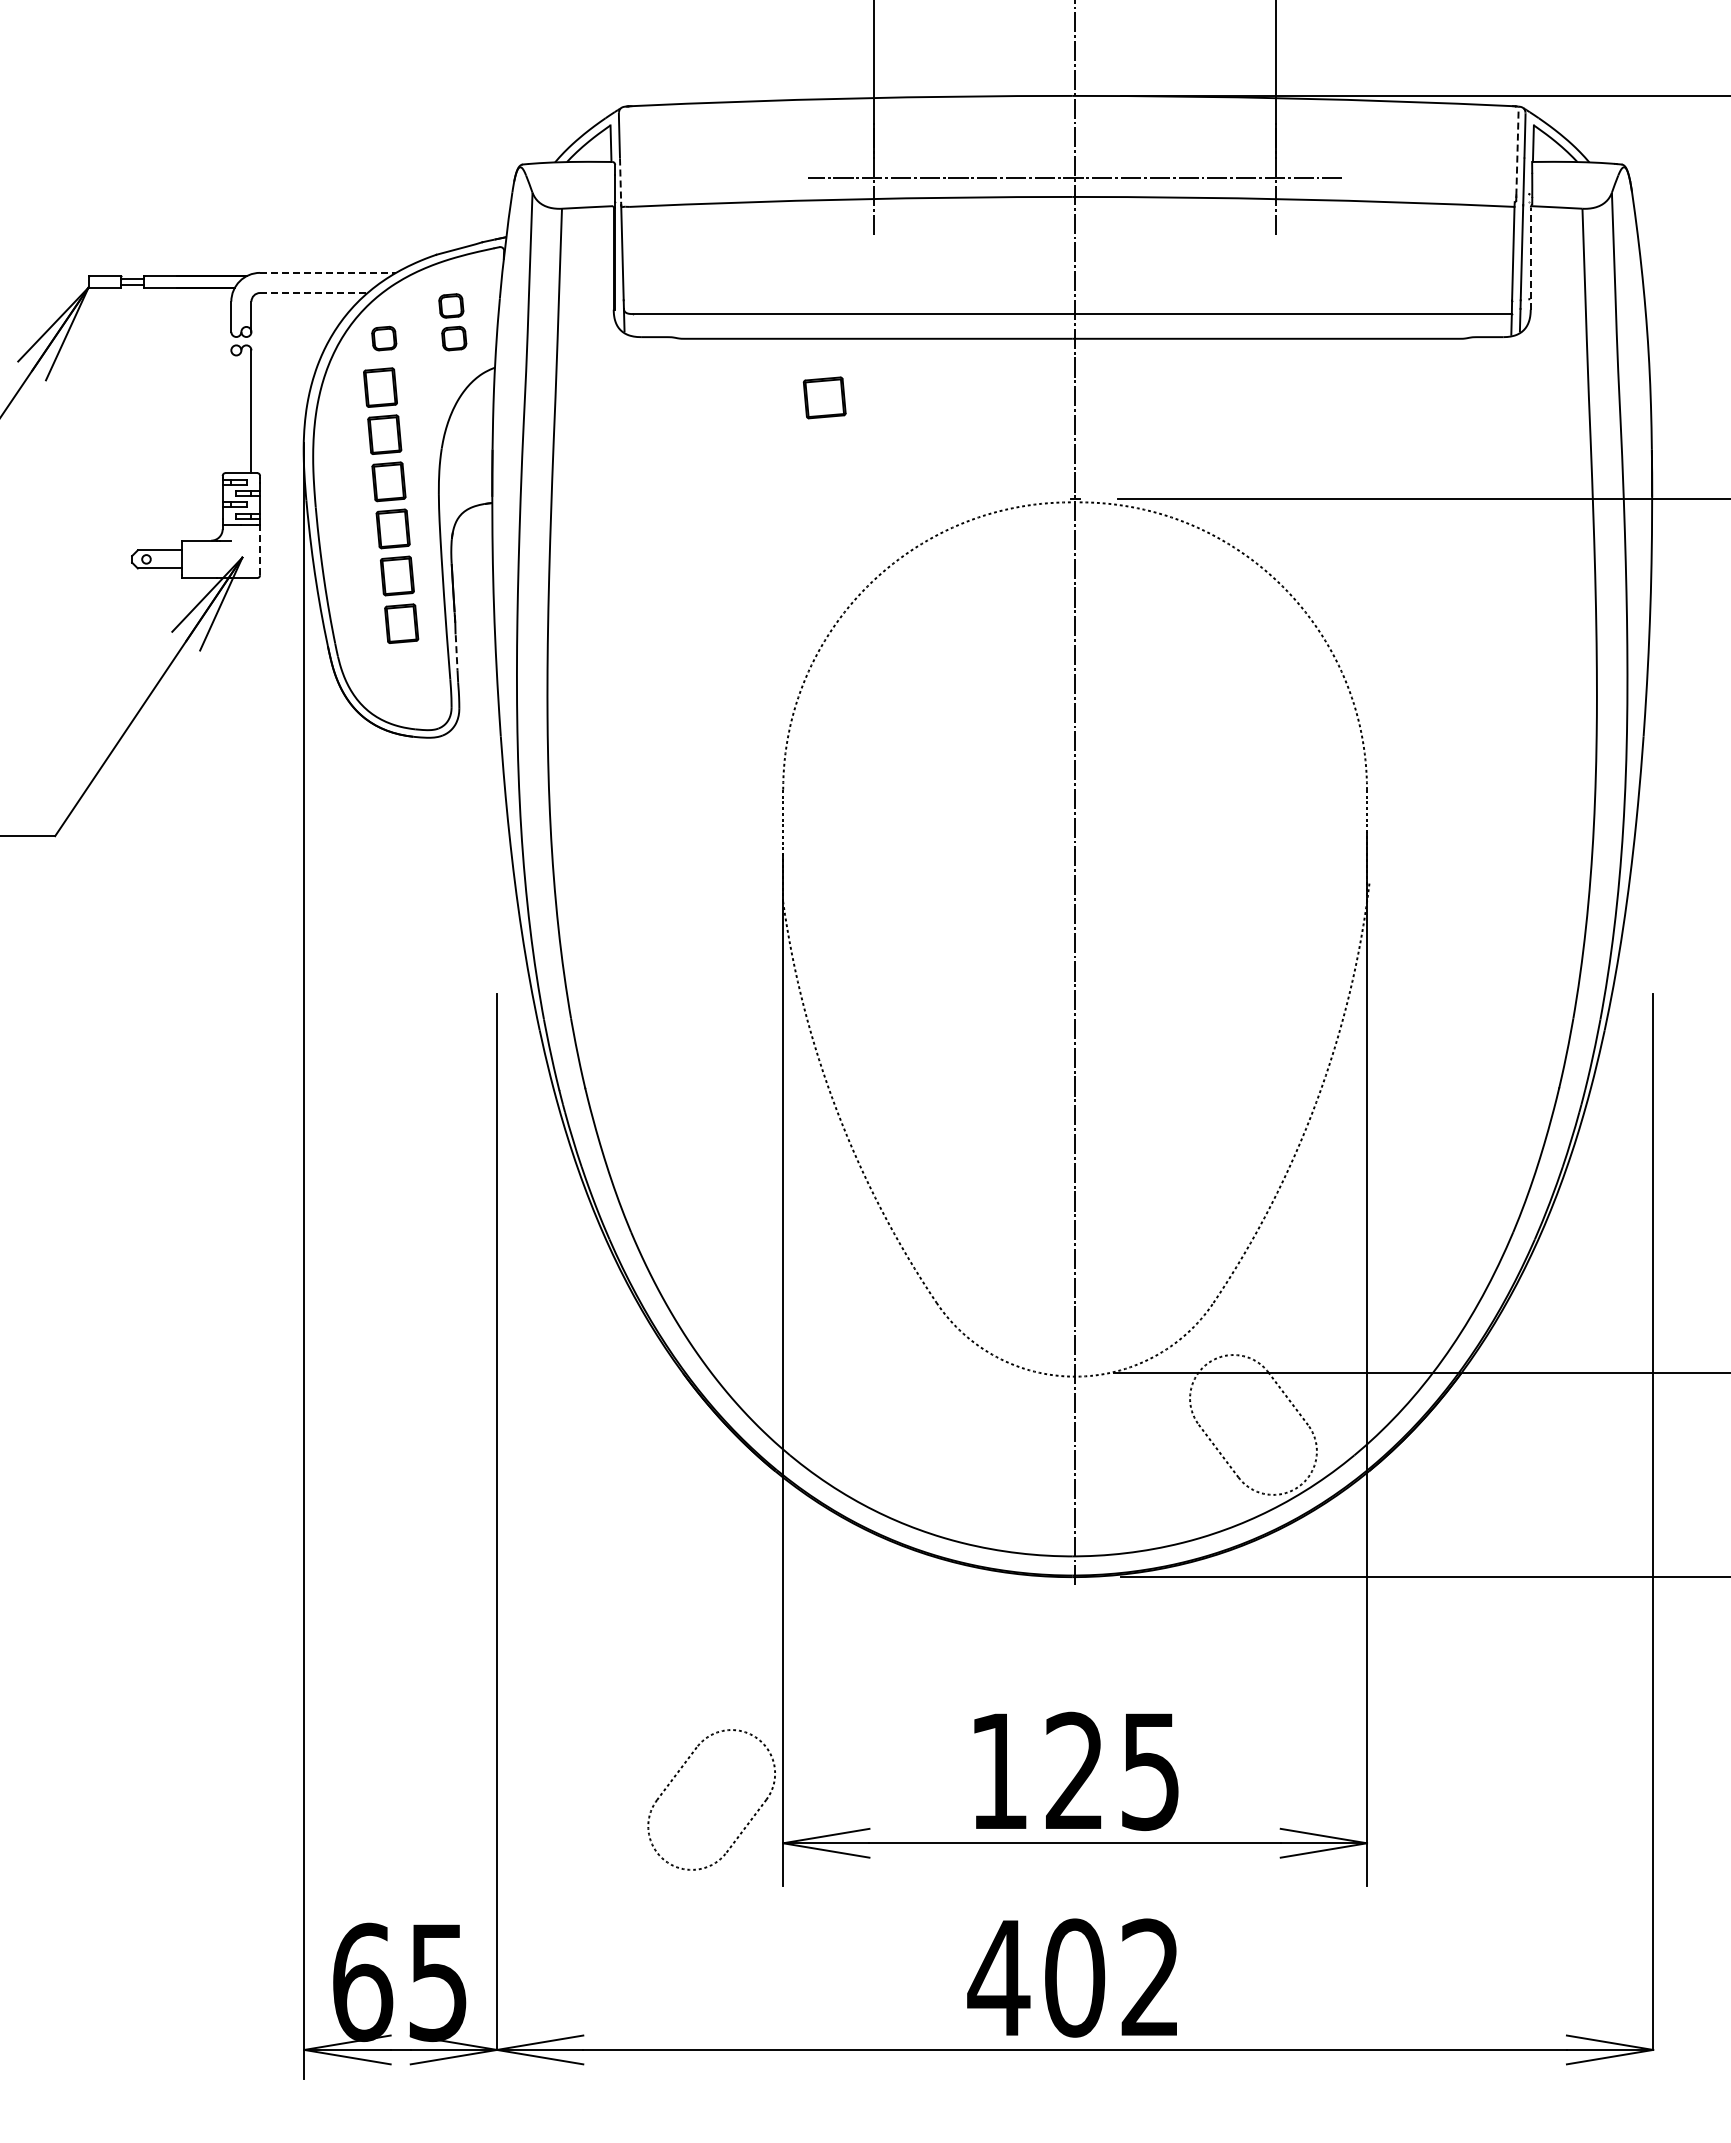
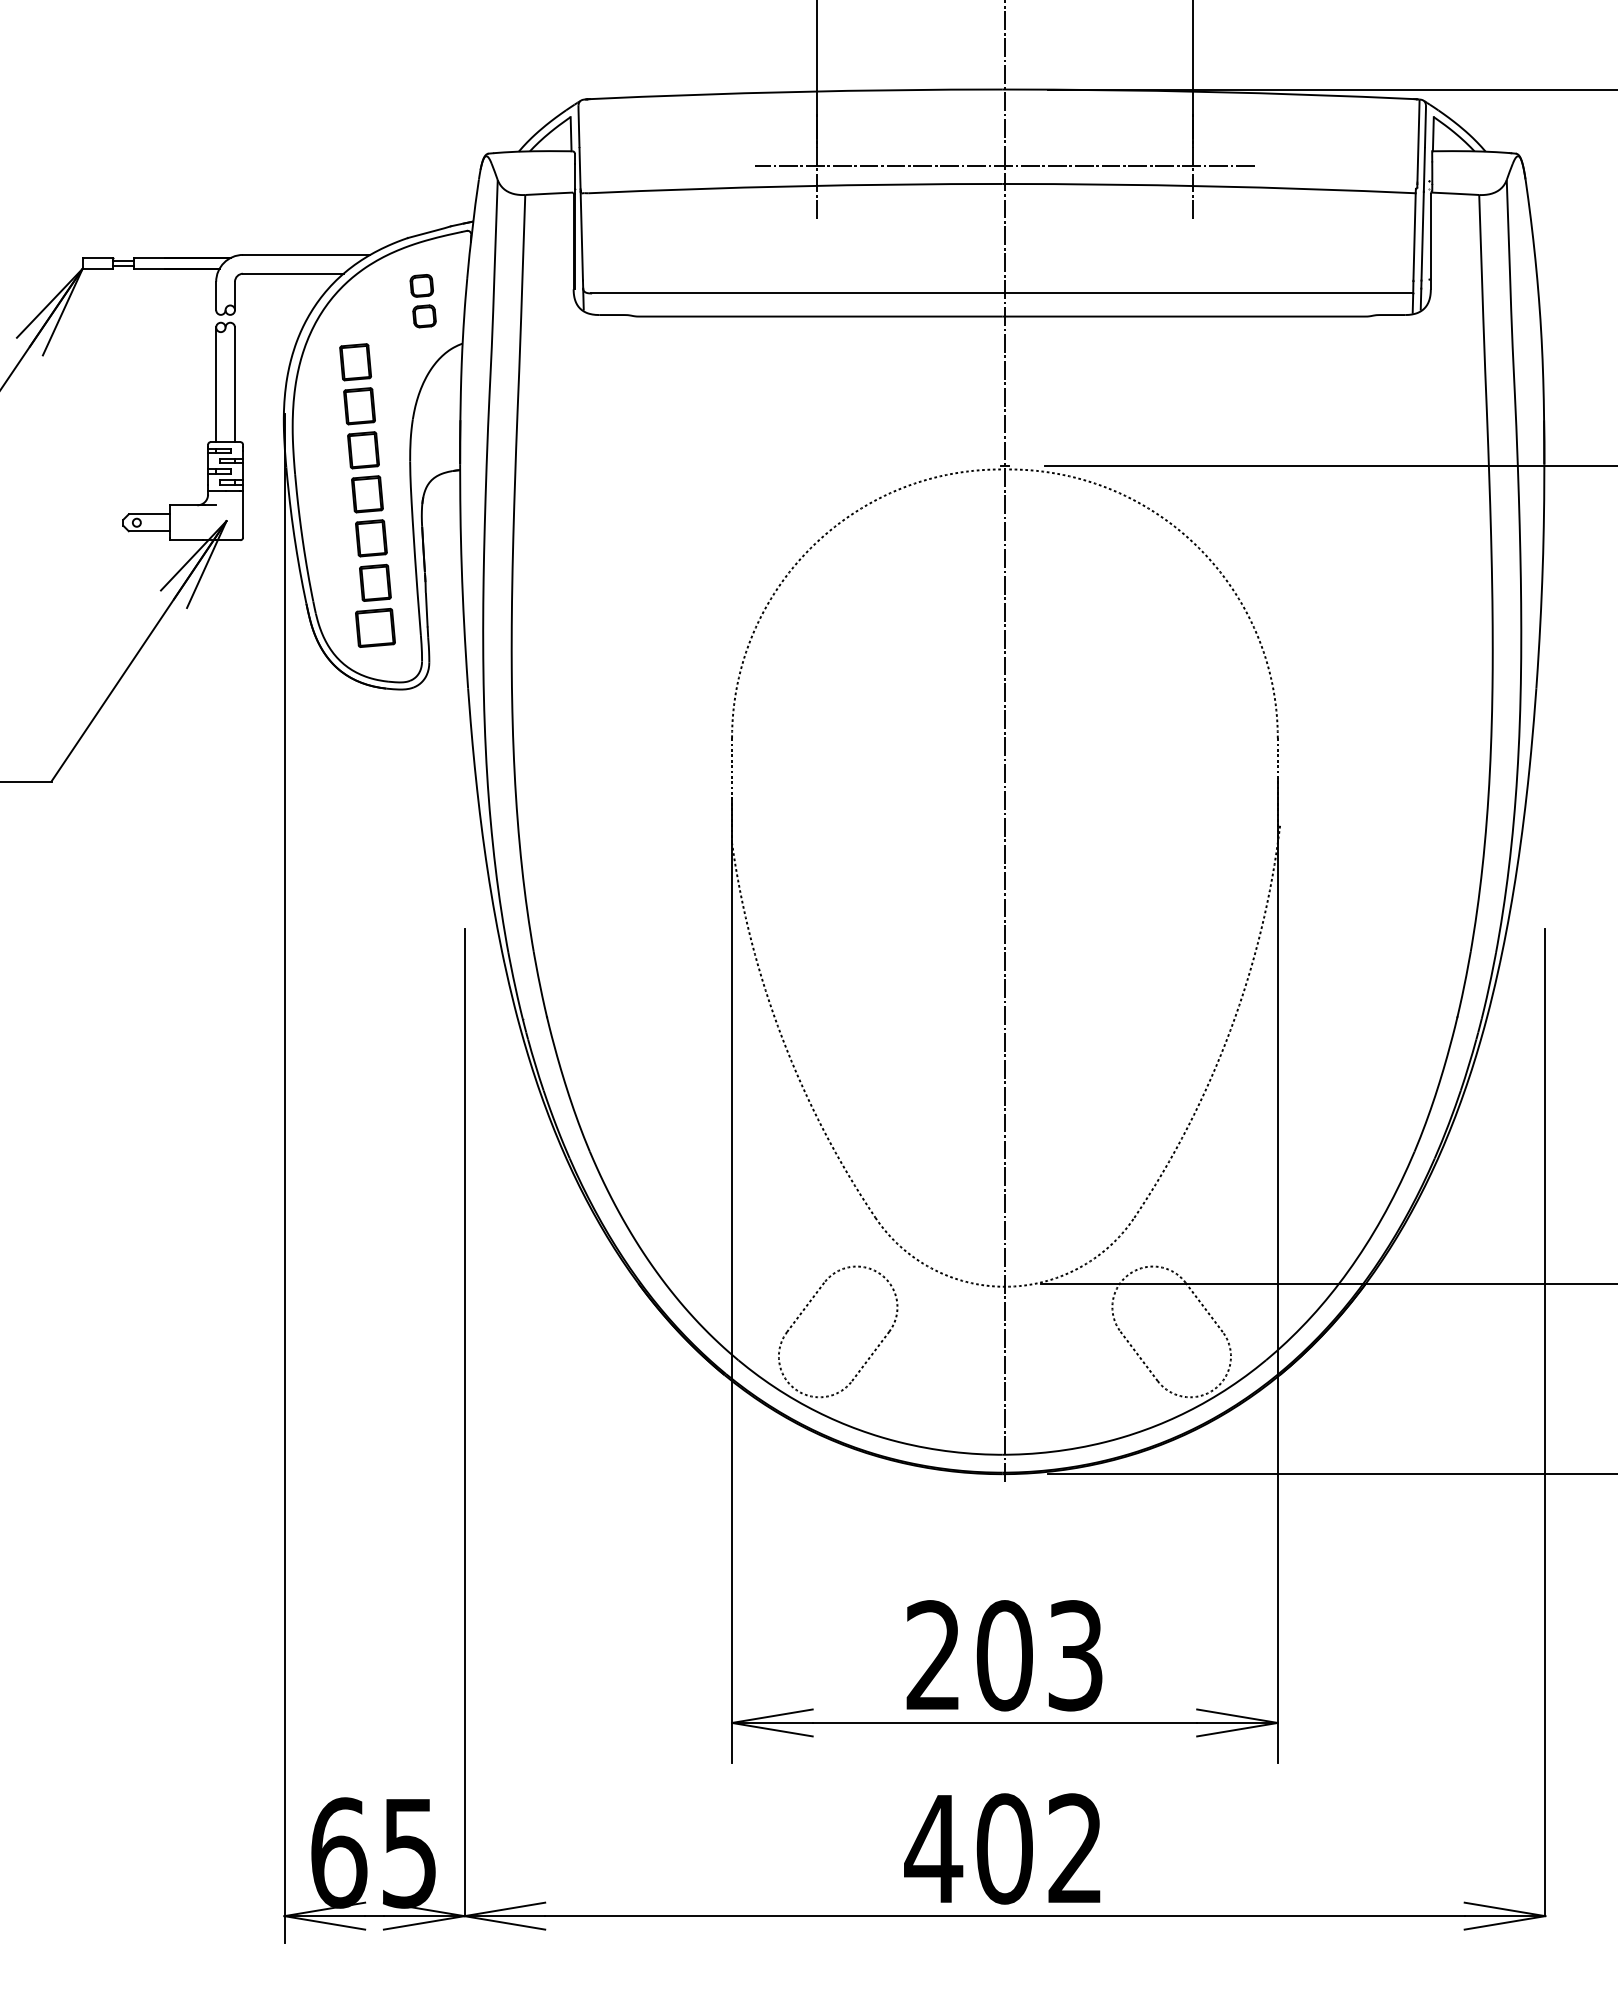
line: (1517, 150) -> (1418, 140), dashed -> solid
line: (620, 181) -> (579, 169), dashed -> solid
line: (1530, 258) -> (1430, 241), dashed -> solid
line: (328, 272) -> (307, 254), dashed -> solid
line: (313, 293) -> (292, 274), dashed -> solid
part: (384, 338) -> (359, 316), removed
part: (824, 397) -> (375, 627), moved
line: (231, 411) -> (216, 384), added
line: (260, 549) -> (243, 513), dashed -> solid
line: (456, 652) -> (426, 609), dashed -> solid
text: (1074, 1771) -> (1004, 1655), 125 -> 203
part: (679, 1772) -> (808, 1306), moved

